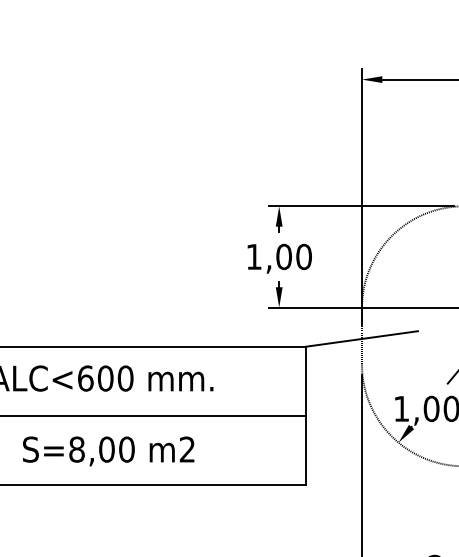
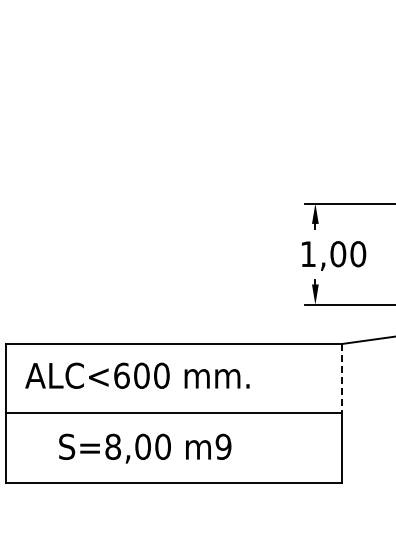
text: (279, 258) -> (333, 255), moved
line: (306, 381) -> (342, 378), solid -> dashed
text: (187, 449) -> (223, 446), m2 -> m9

